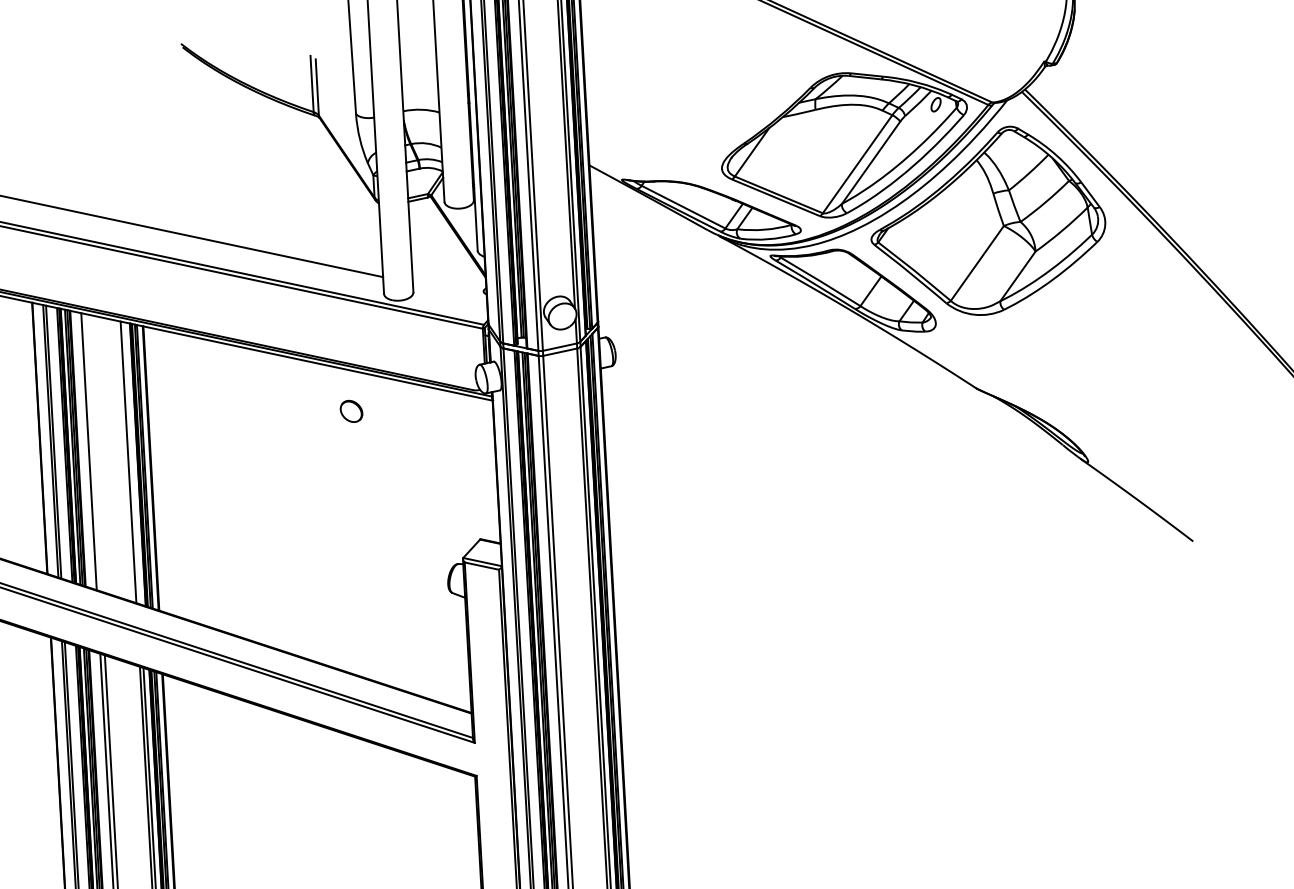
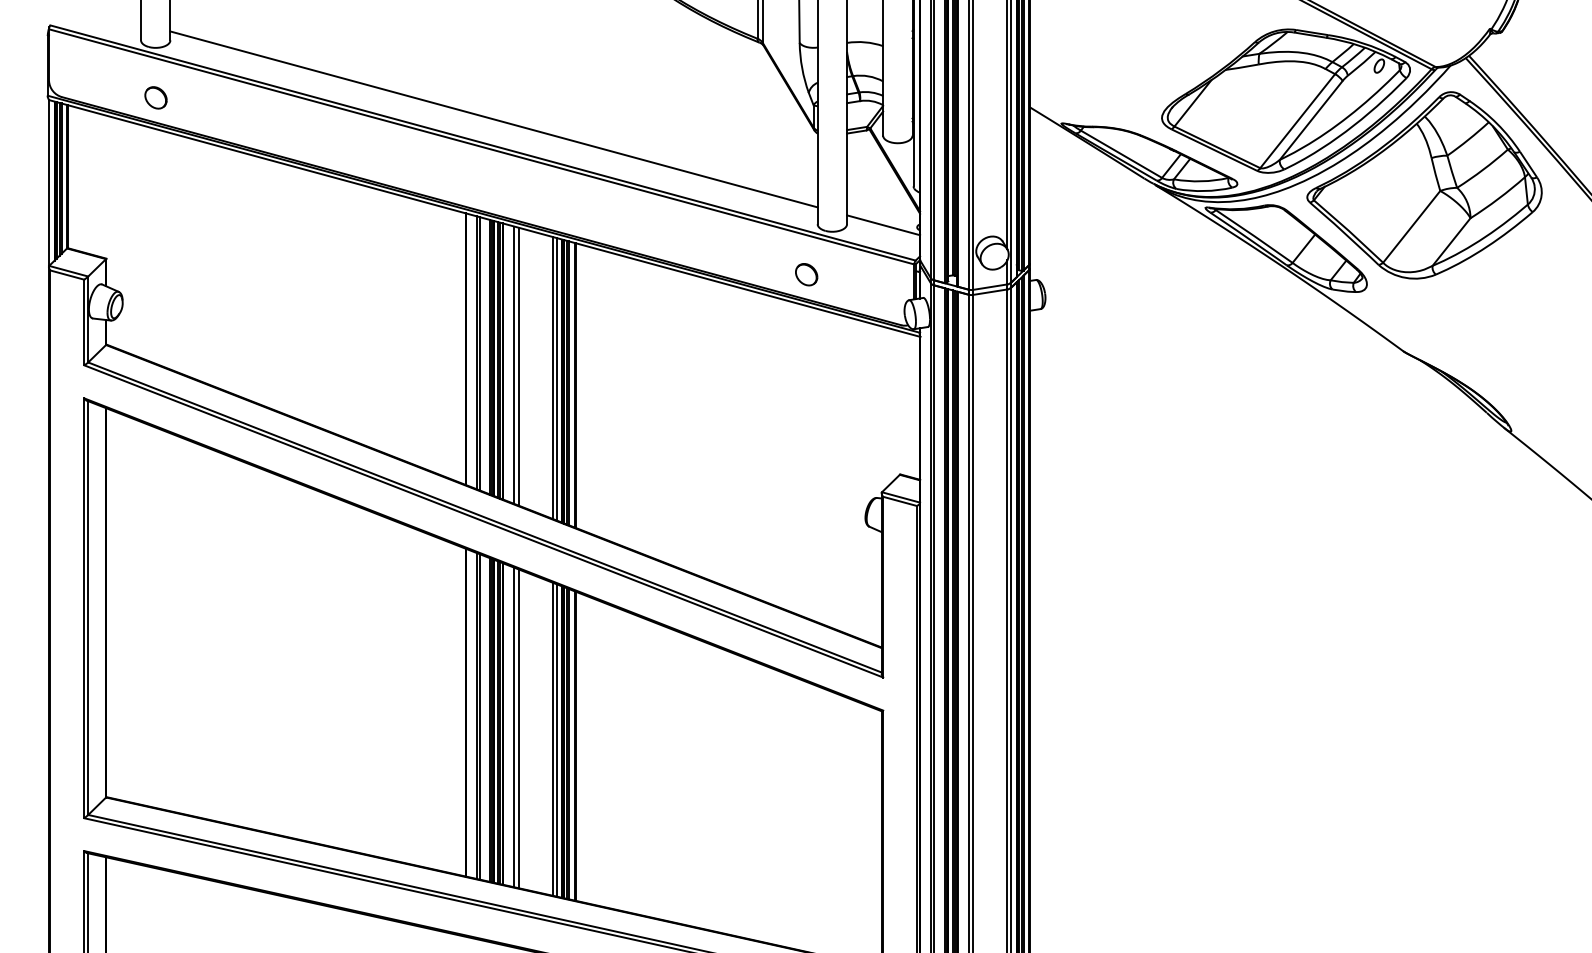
line: (449, 291) -> (883, 225), added
part: (351, 411) -> (806, 274), moved
line: (93, 452) -> (518, 366), added
line: (131, 463) -> (556, 379), added

